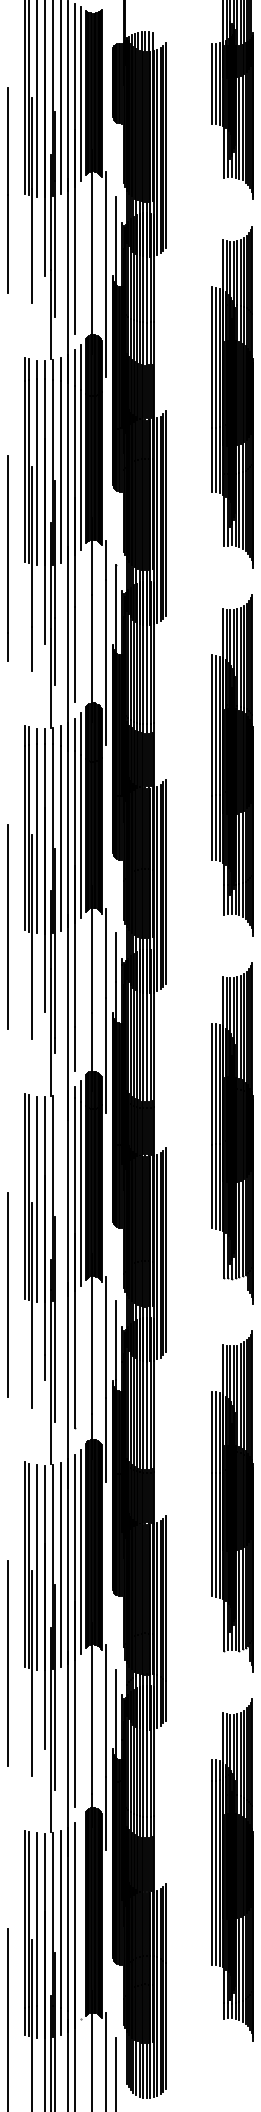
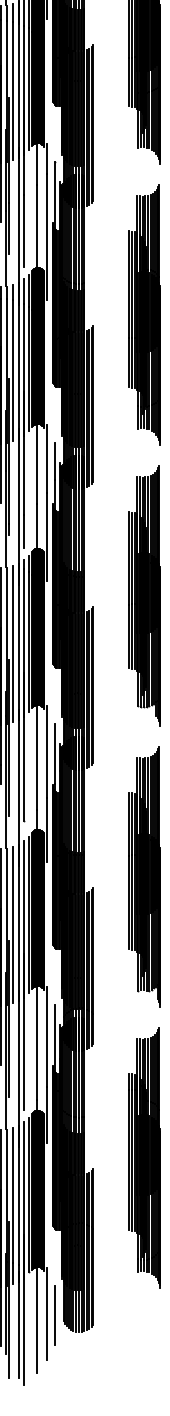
line: (60, 1196) -> (13, 644), added
line: (80, 1917) -> (28, 1194), added

